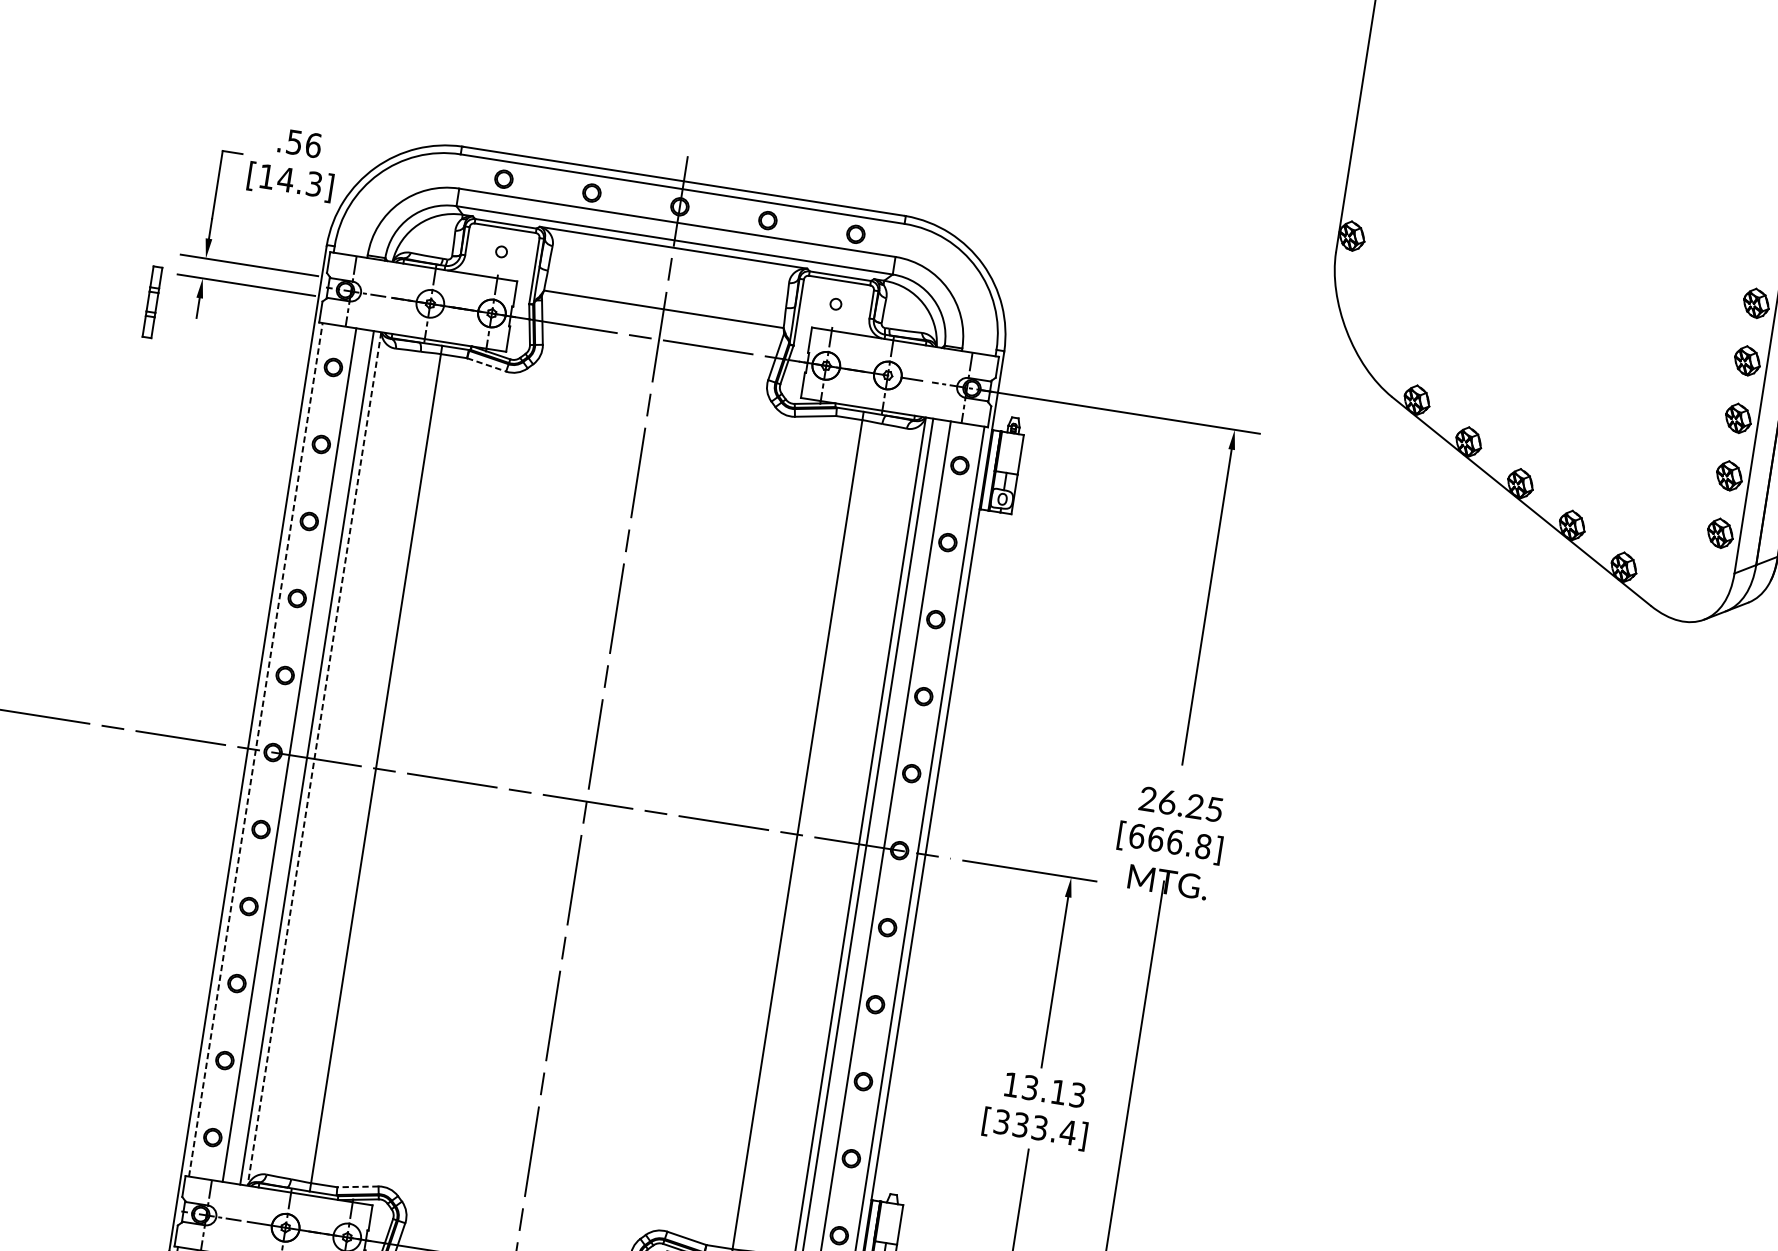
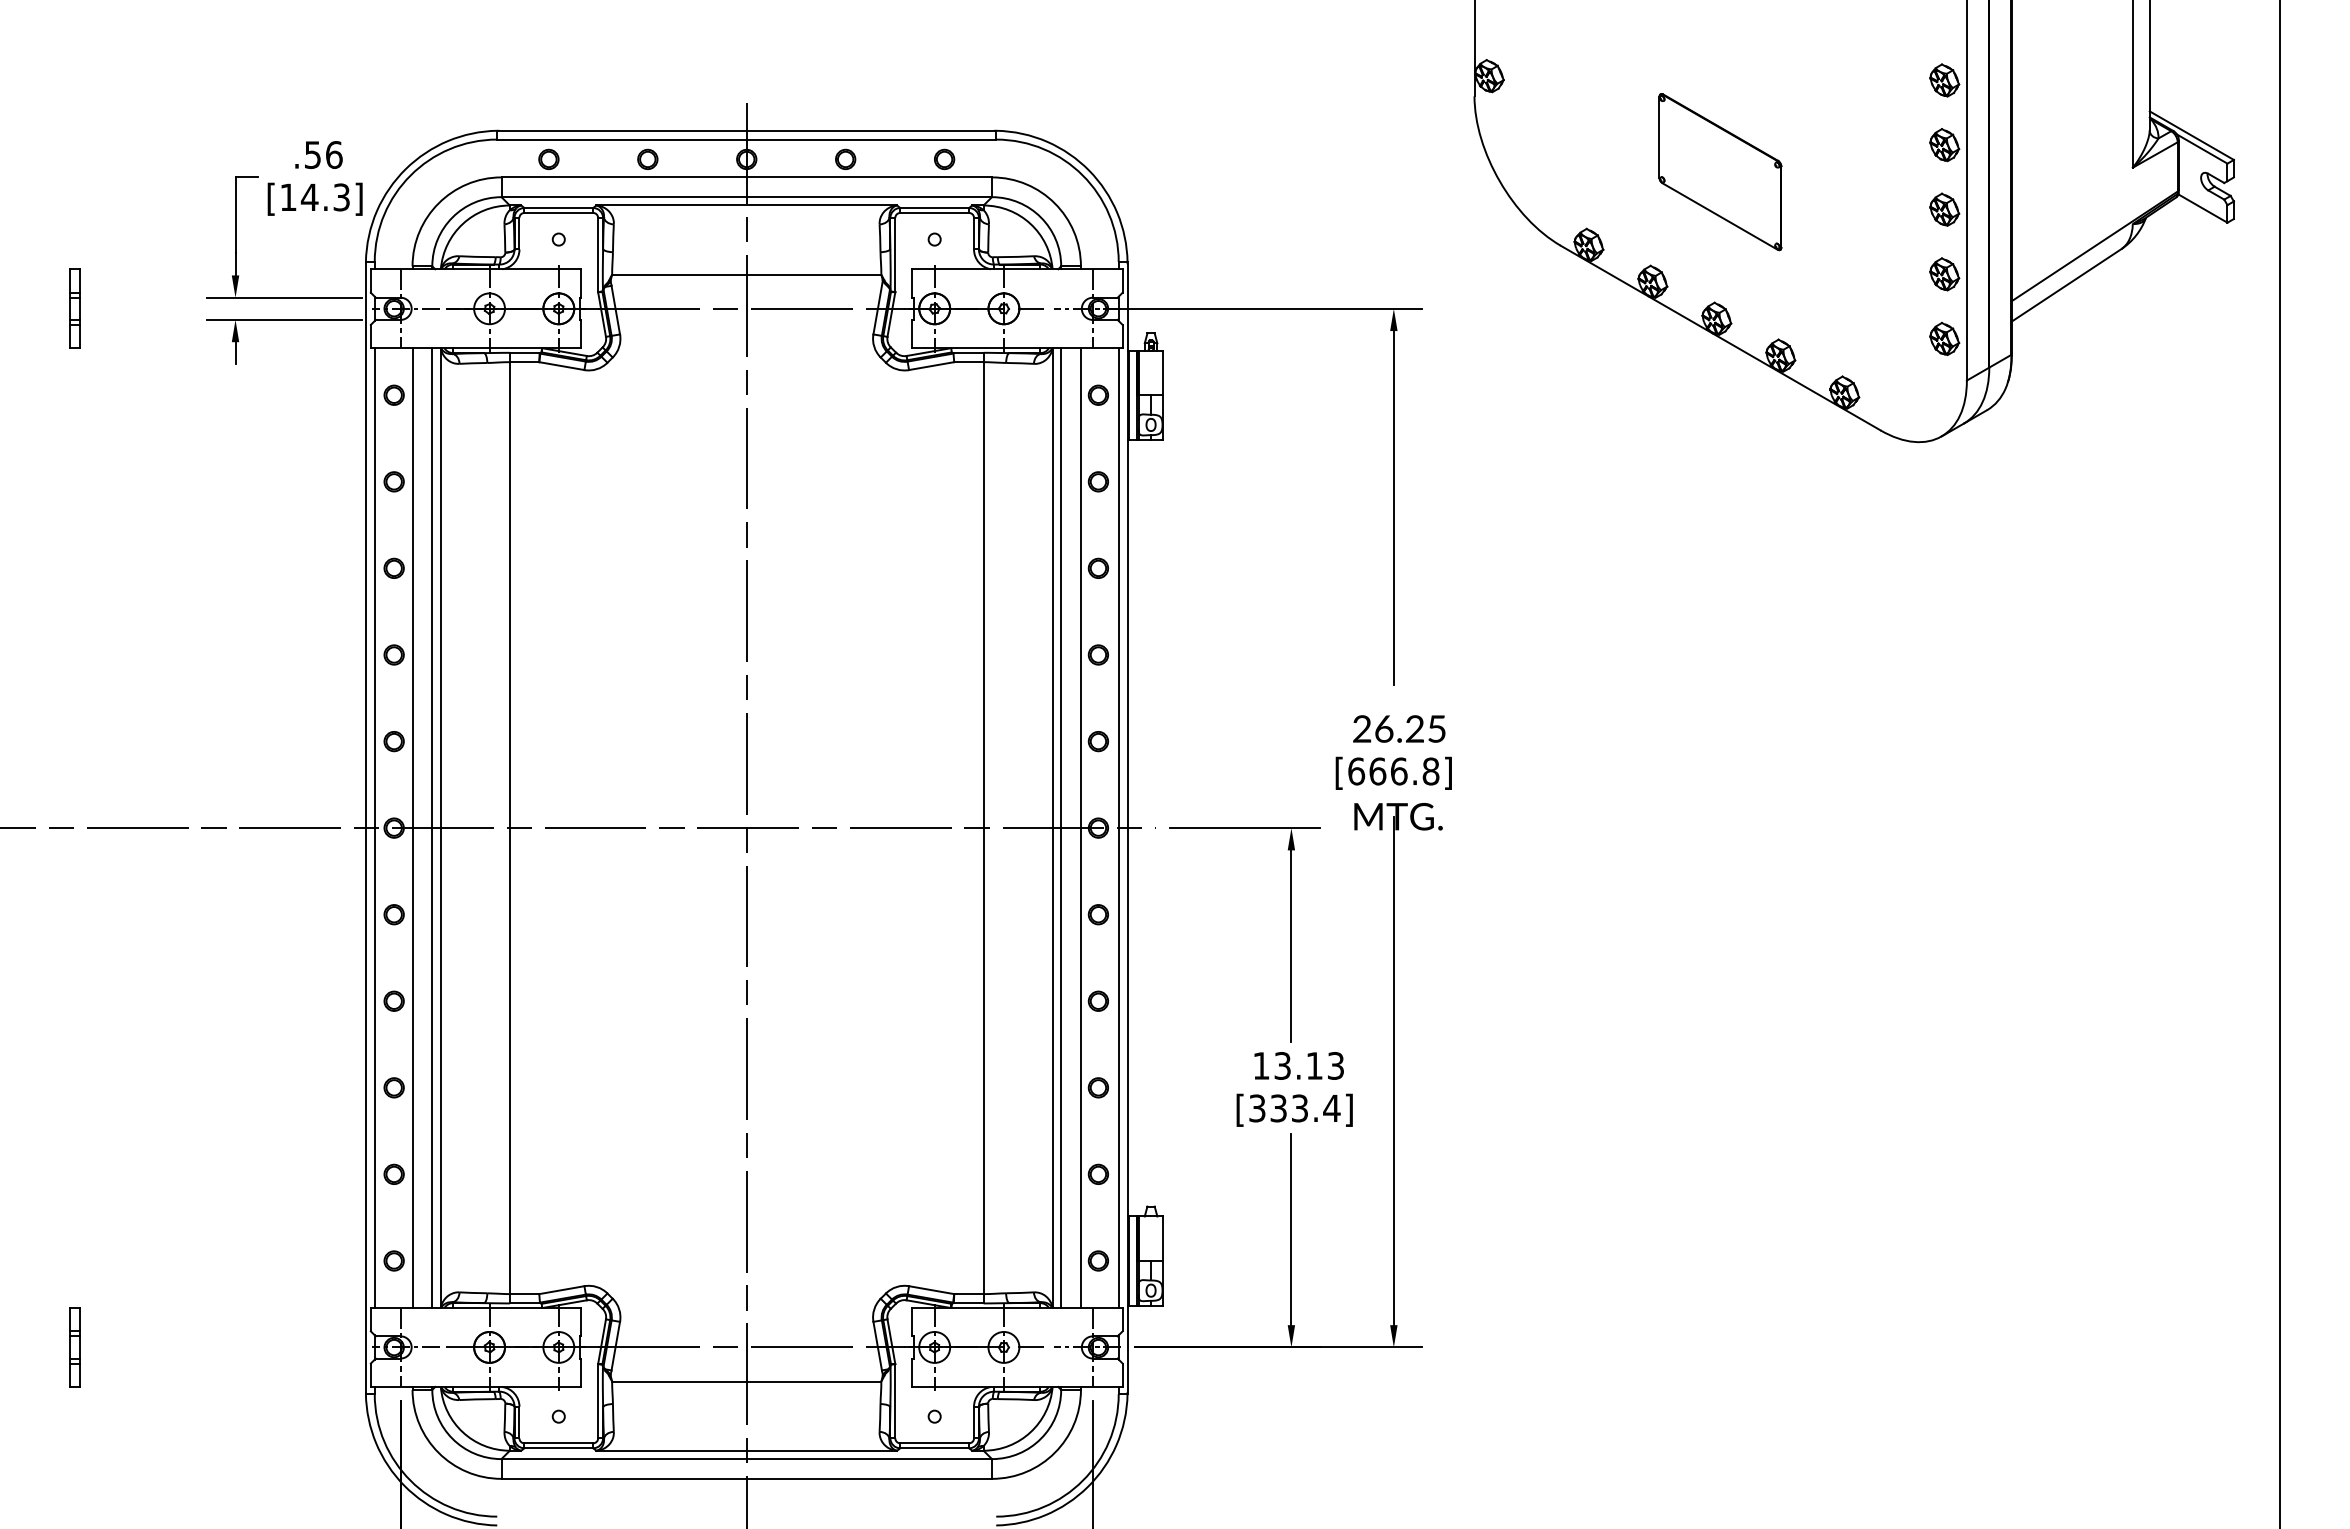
part: (151, 301) -> (74, 308), moved
part: (1544, 354) -> (1720, 172), added
line: (486, 365) -> (561, 366), dashed -> solid
line: (255, 750) -> (374, 828), dashed -> solid
line: (314, 759) -> (440, 828), dashed -> solid
line: (357, 1187) -> (561, 1290), dashed -> solid

